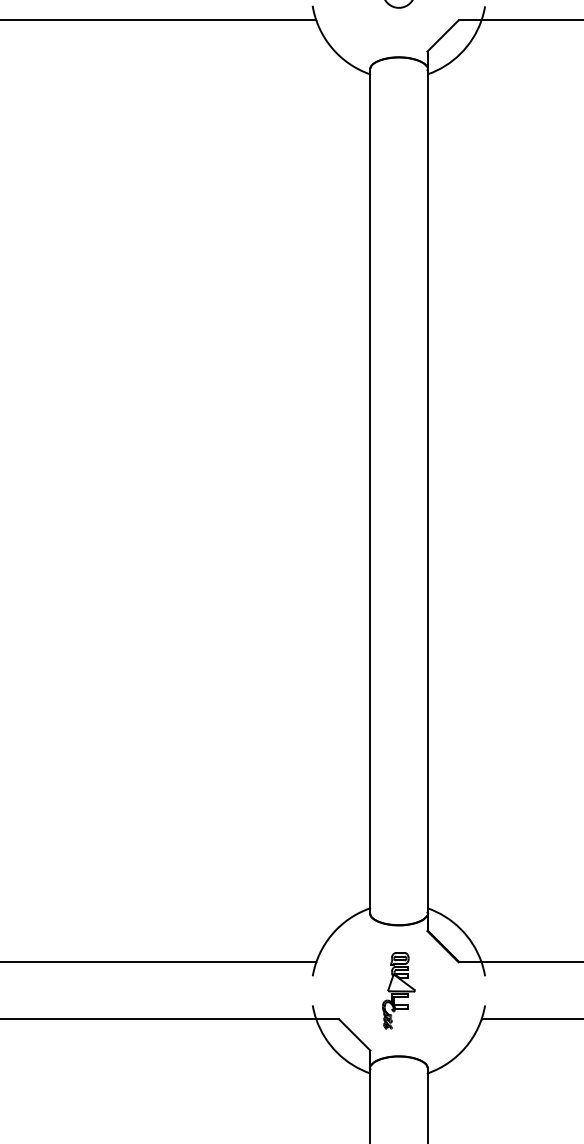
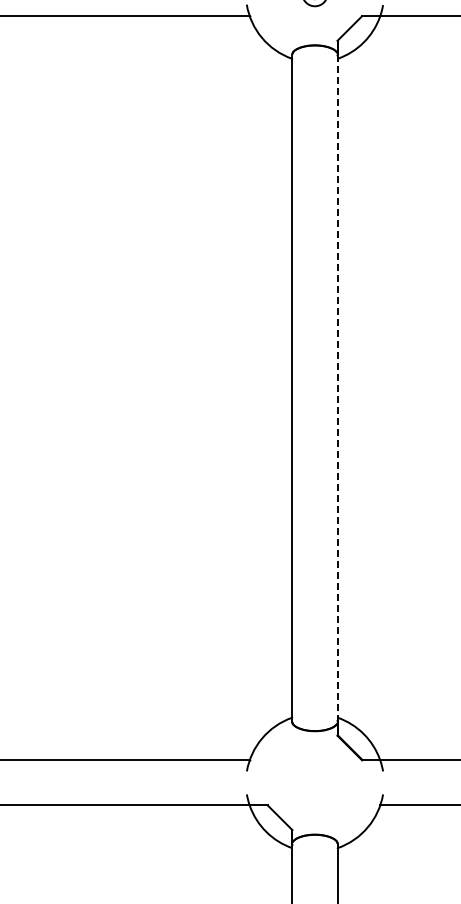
line: (427, 490) -> (337, 387), solid -> dashed
part: (398, 991) -> (314, 783), removed

